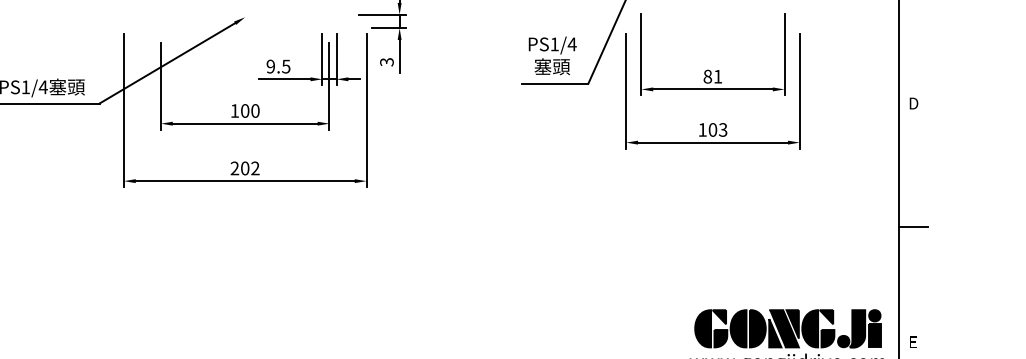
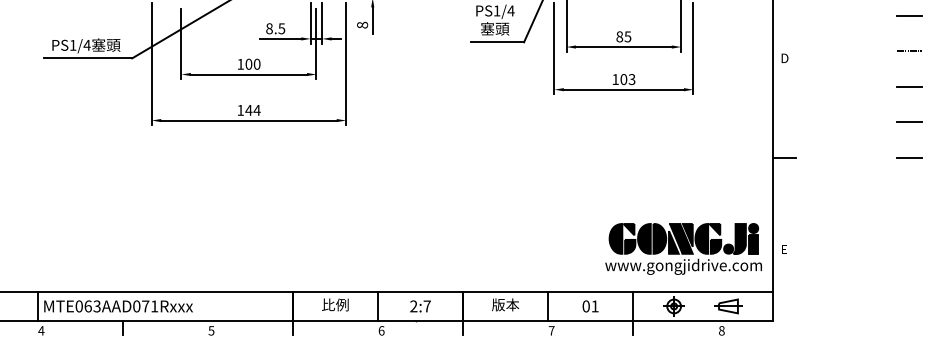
text: (386, 61) -> (362, 24), 3 -> 8
text: (270, 66) -> (269, 28), 9.5 -> 8.5
text: (717, 76) -> (627, 36), 81 -> 85
text: (244, 167) -> (248, 109), 202 -> 144

